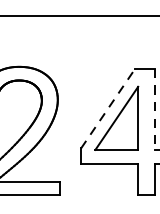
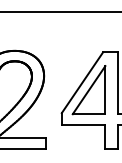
line: (108, 108) -> (82, 82), dashed -> solid
line: (154, 109) -> (117, 83), dashed -> solid

